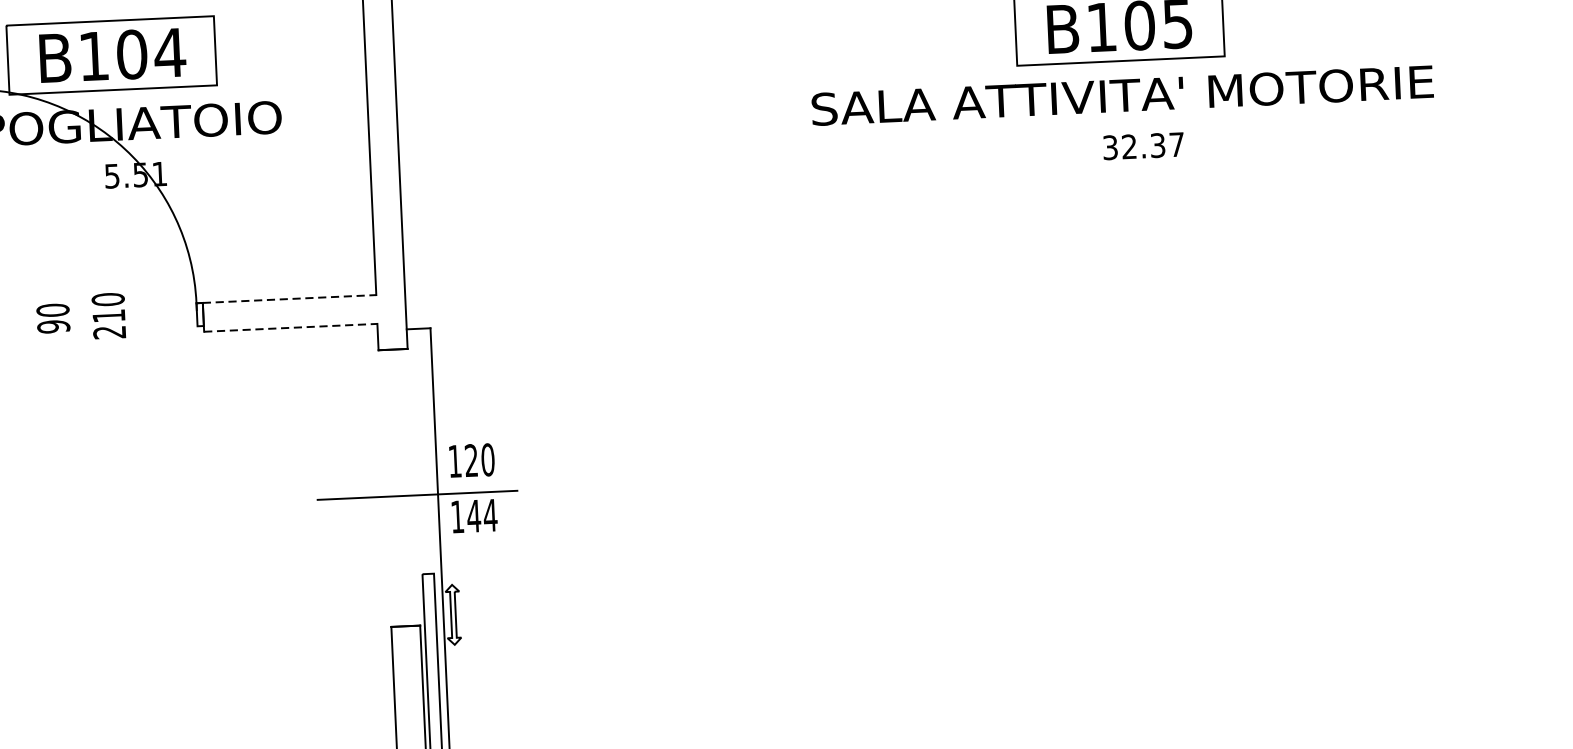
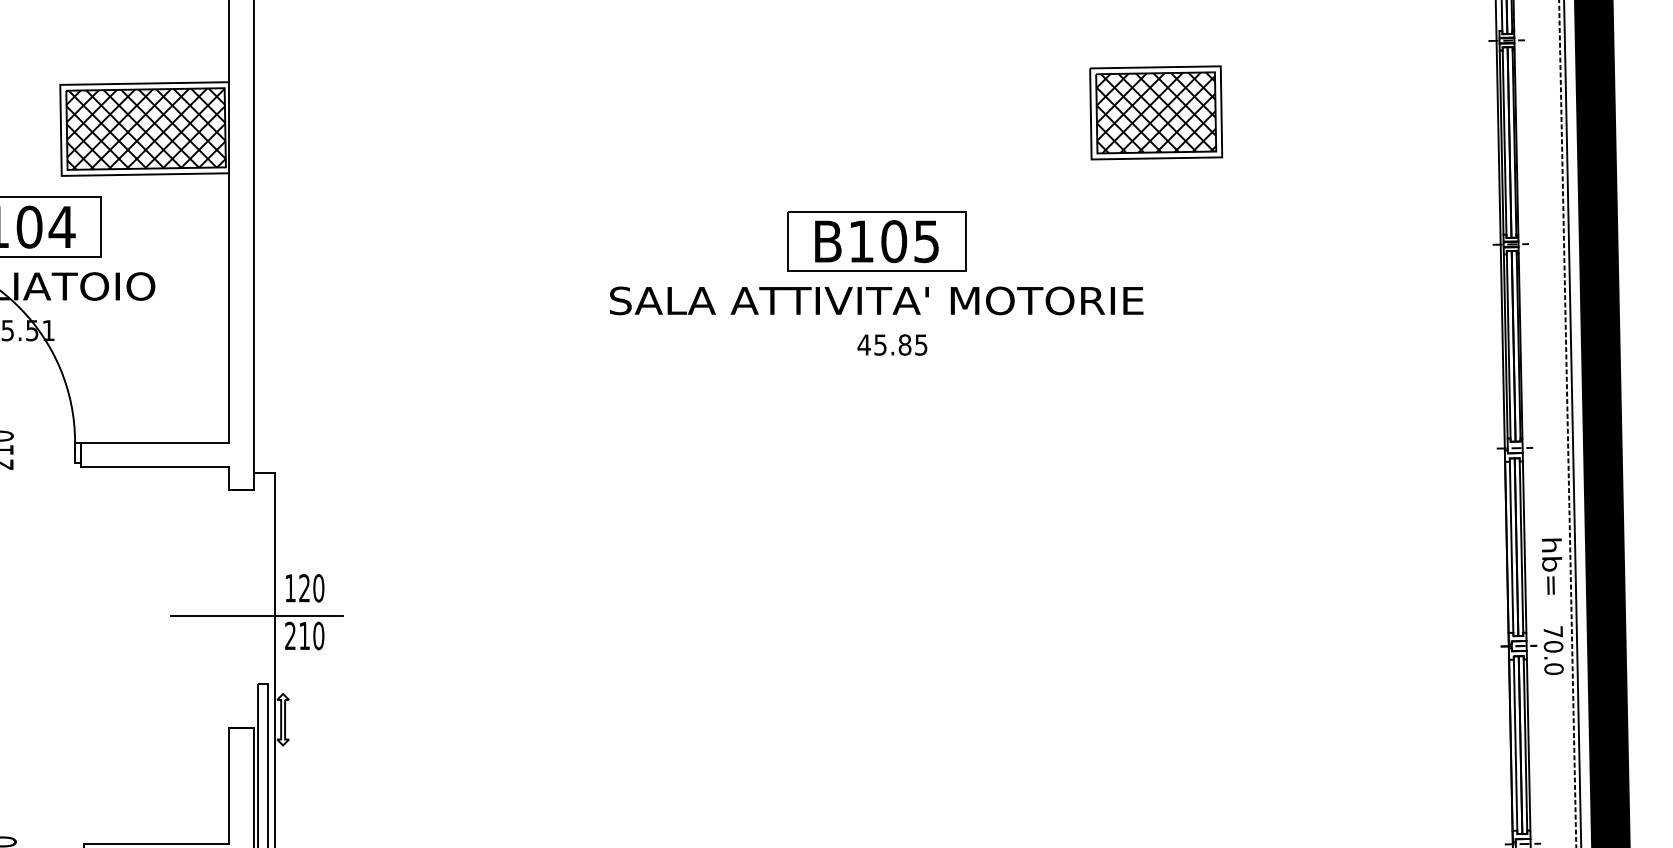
text: (1143, 145) -> (892, 344), 32.37 -> 45.85
line: (290, 298) -> (155, 442), dashed -> solid
line: (291, 327) -> (155, 467), dashed -> solid
text: (473, 515) -> (304, 635), 144 -> 210

